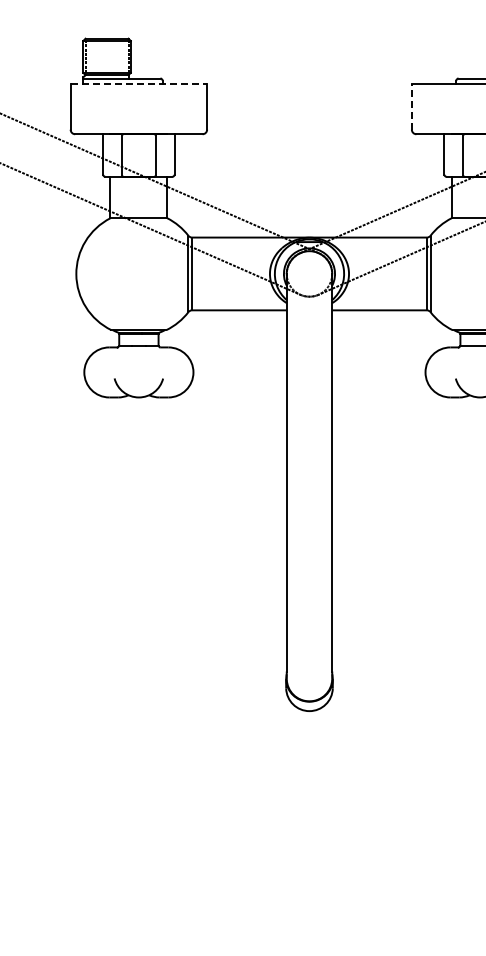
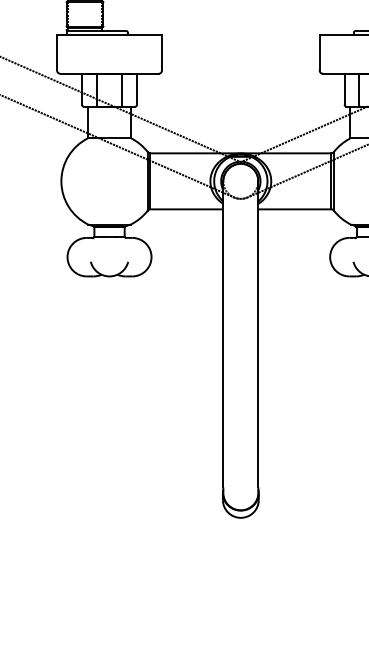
line: (139, 84) -> (110, 35), dashed -> solid
line: (411, 106) -> (319, 52), dashed -> solid

